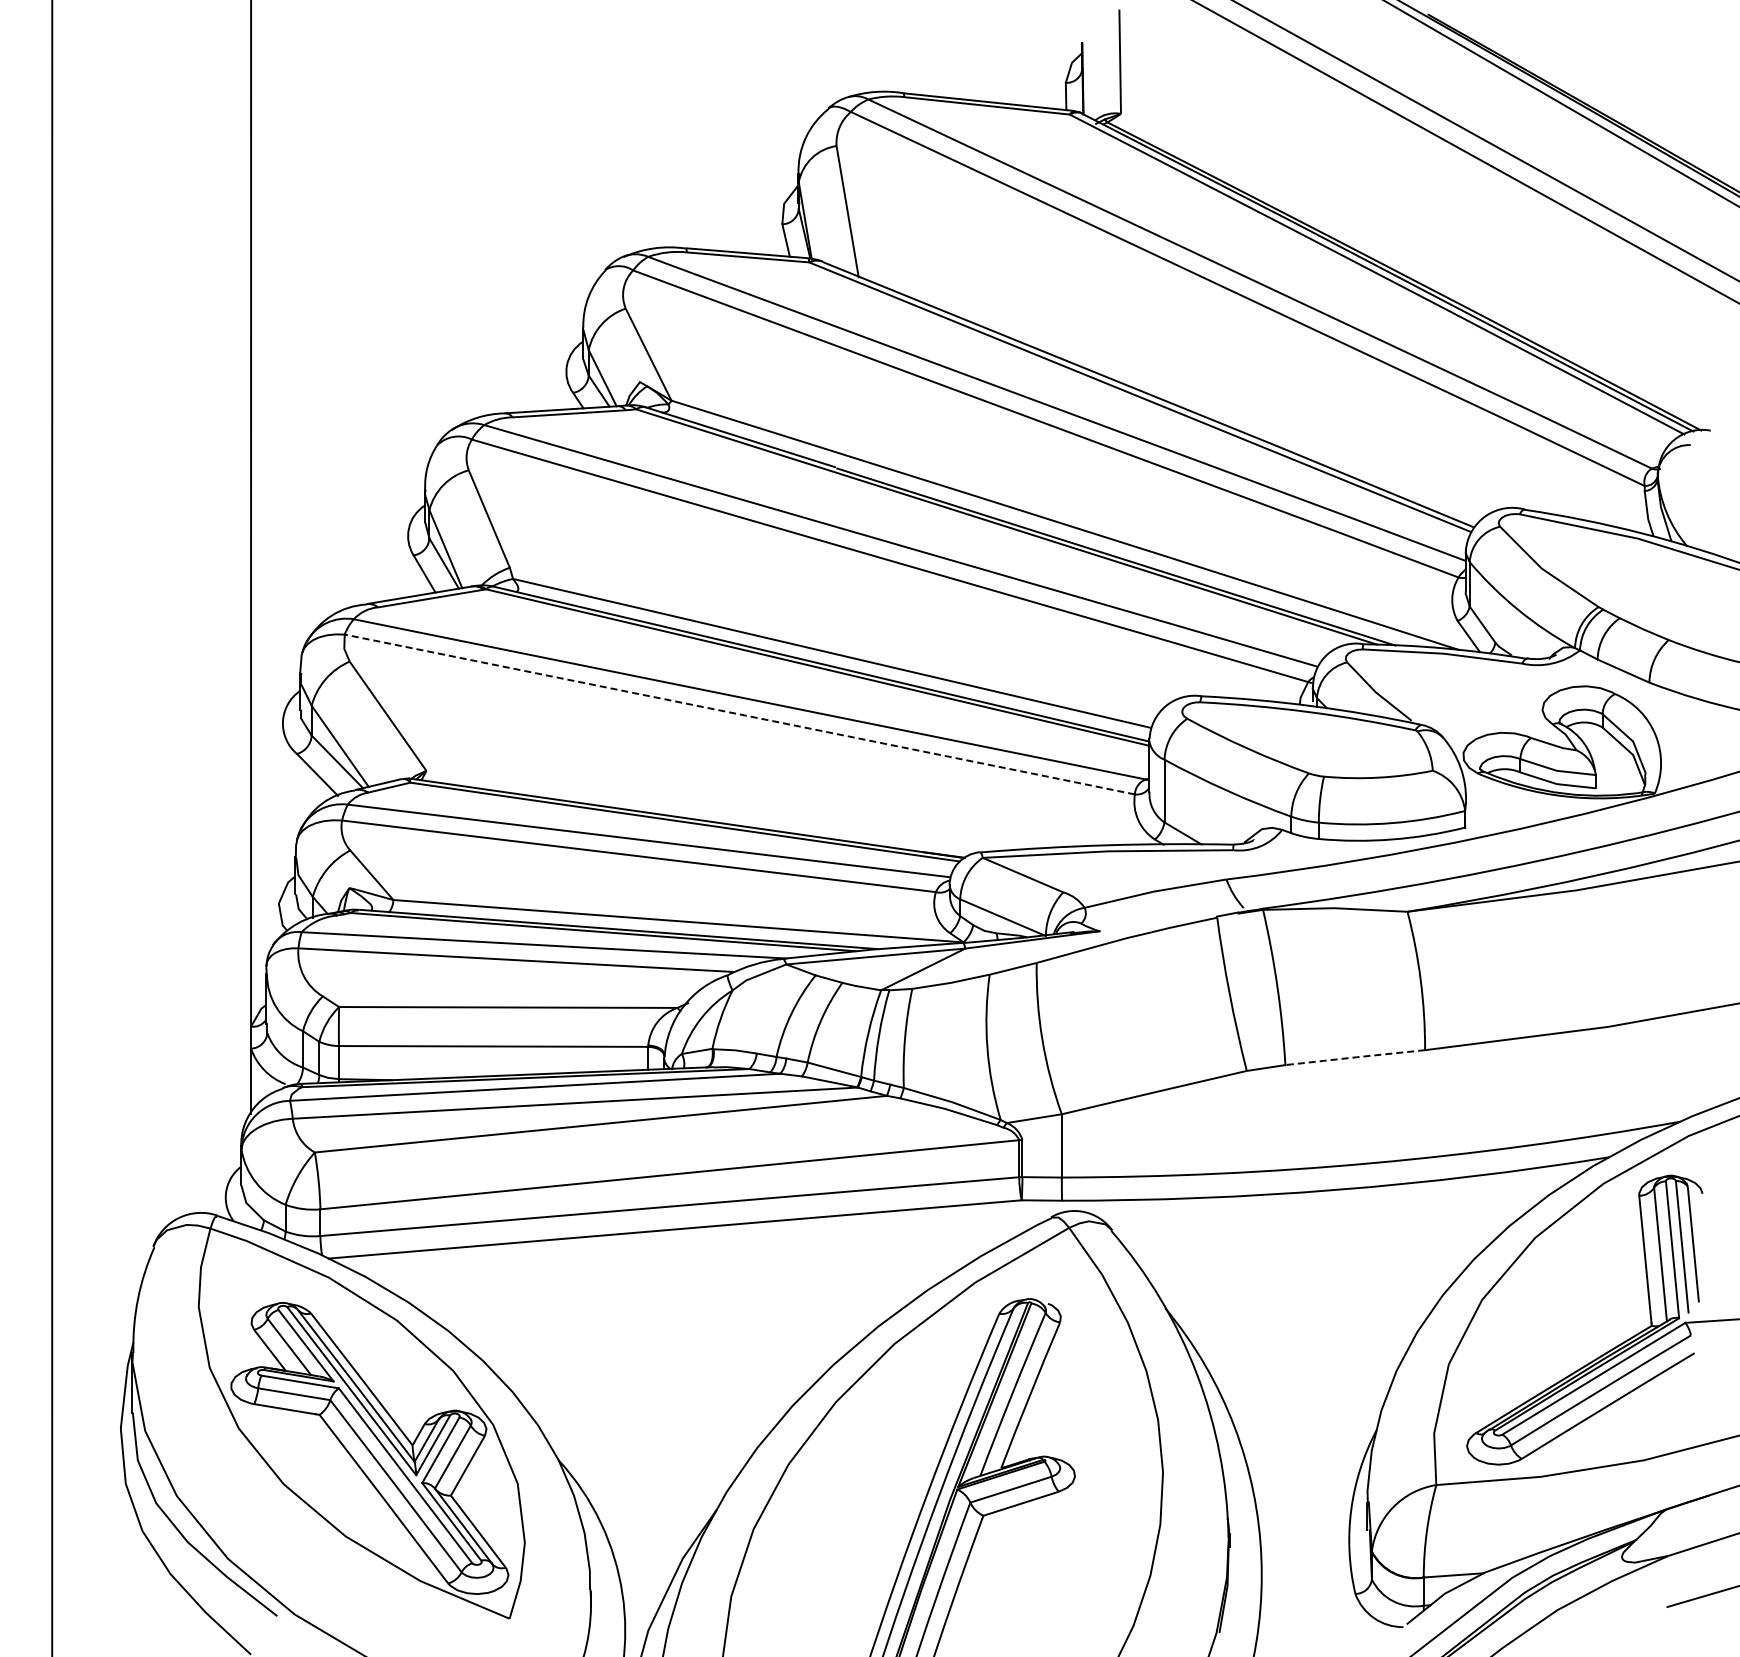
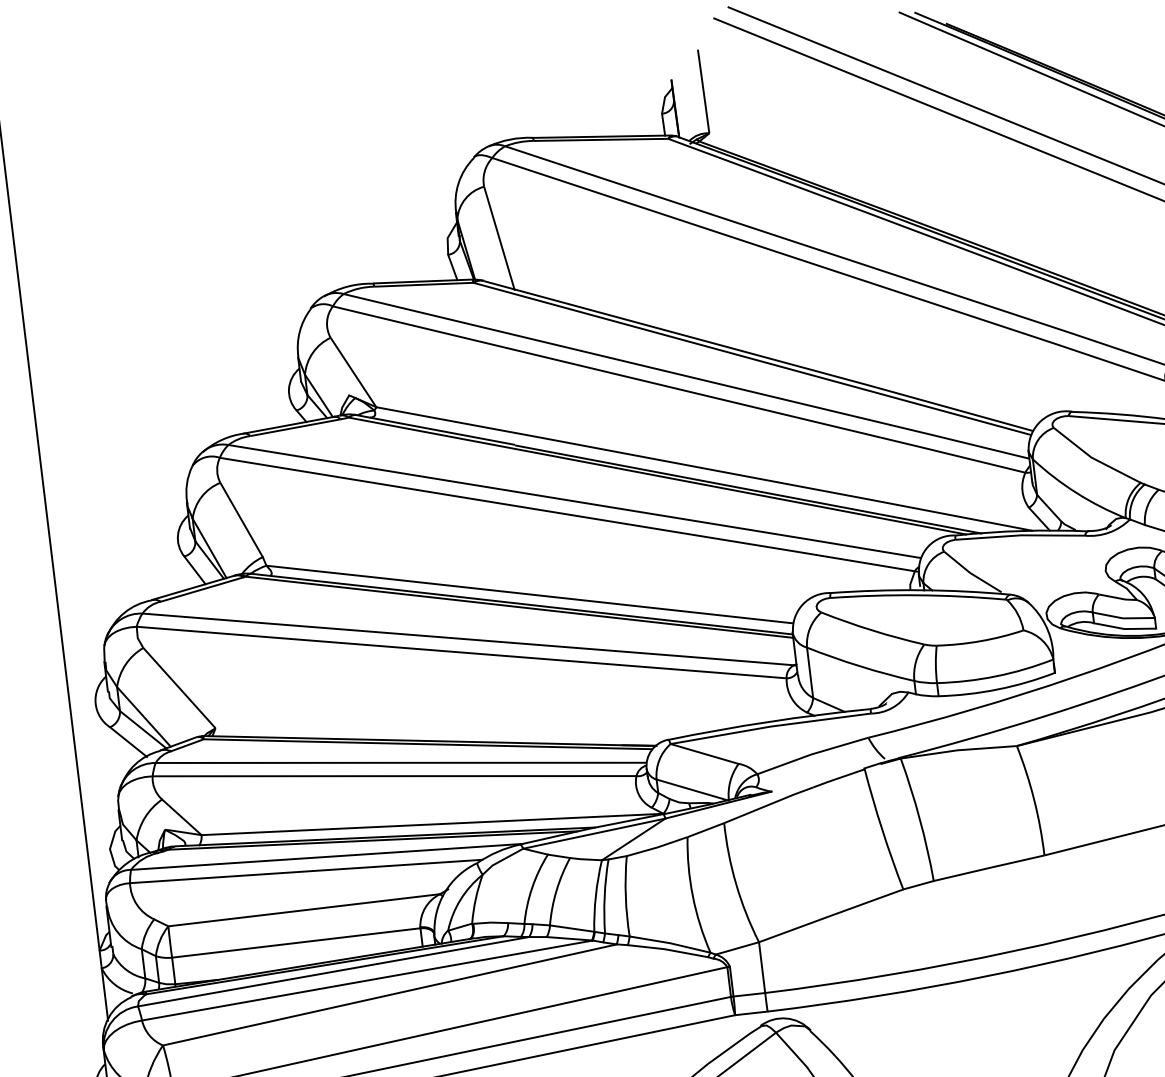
line: (740, 714) -> (462, 652), dashed -> solid
line: (1355, 1057) -> (989, 868), dashed -> solid

